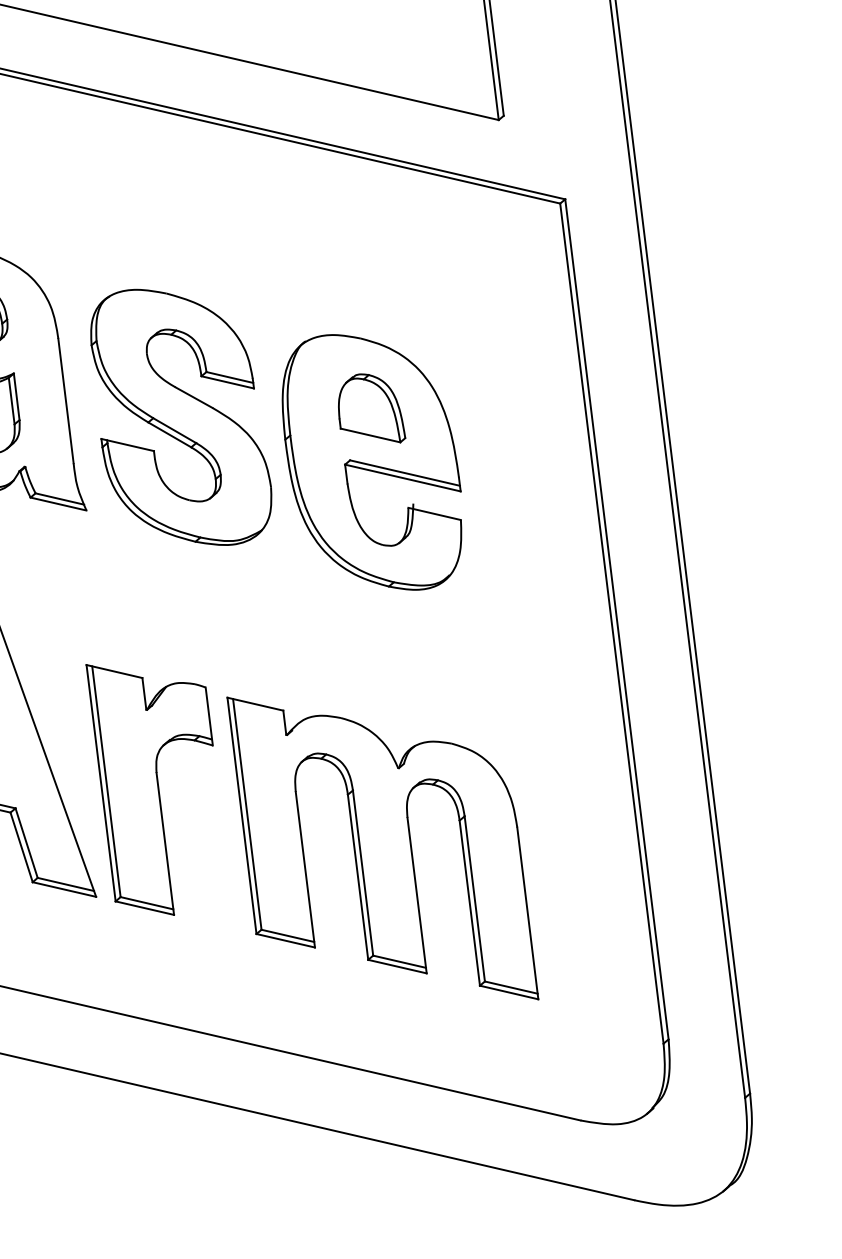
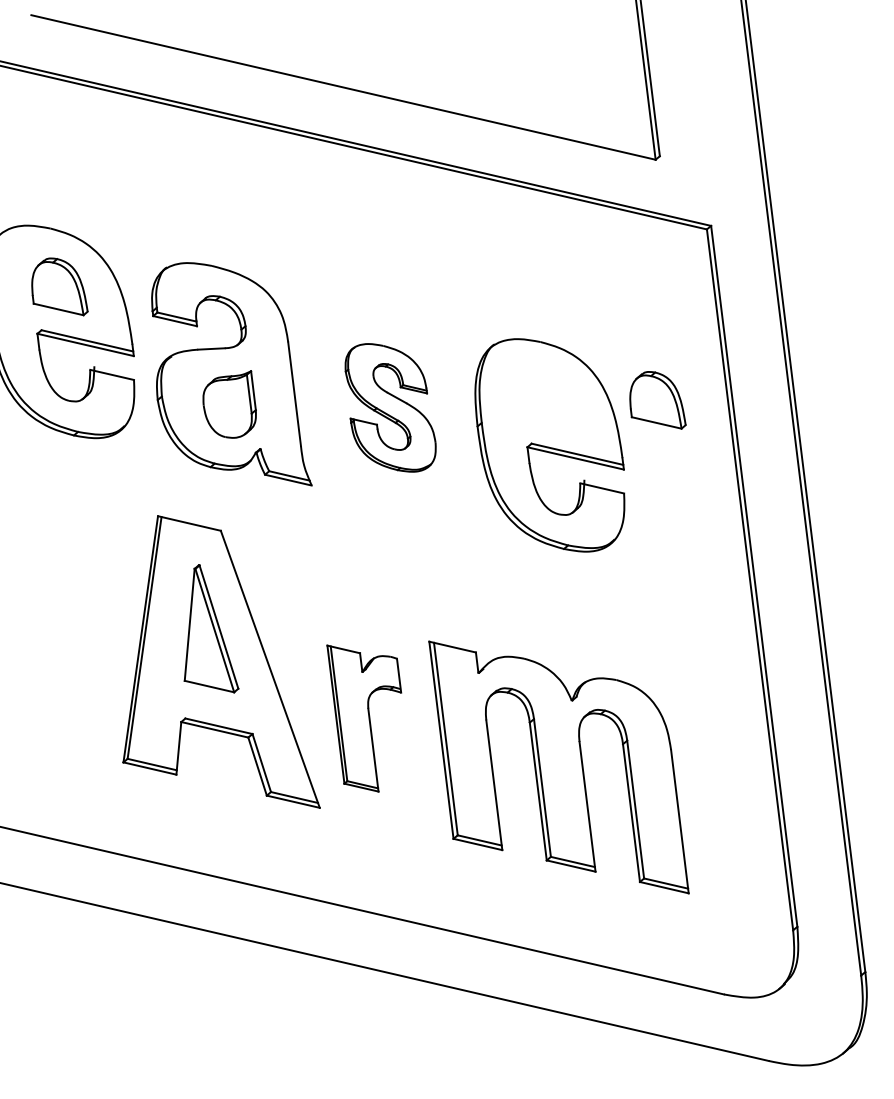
part: (371, 408) -> (657, 400), moved
part: (180, 416) -> (390, 407), size x0.6
part: (148, 789) -> (363, 718), size x0.7

